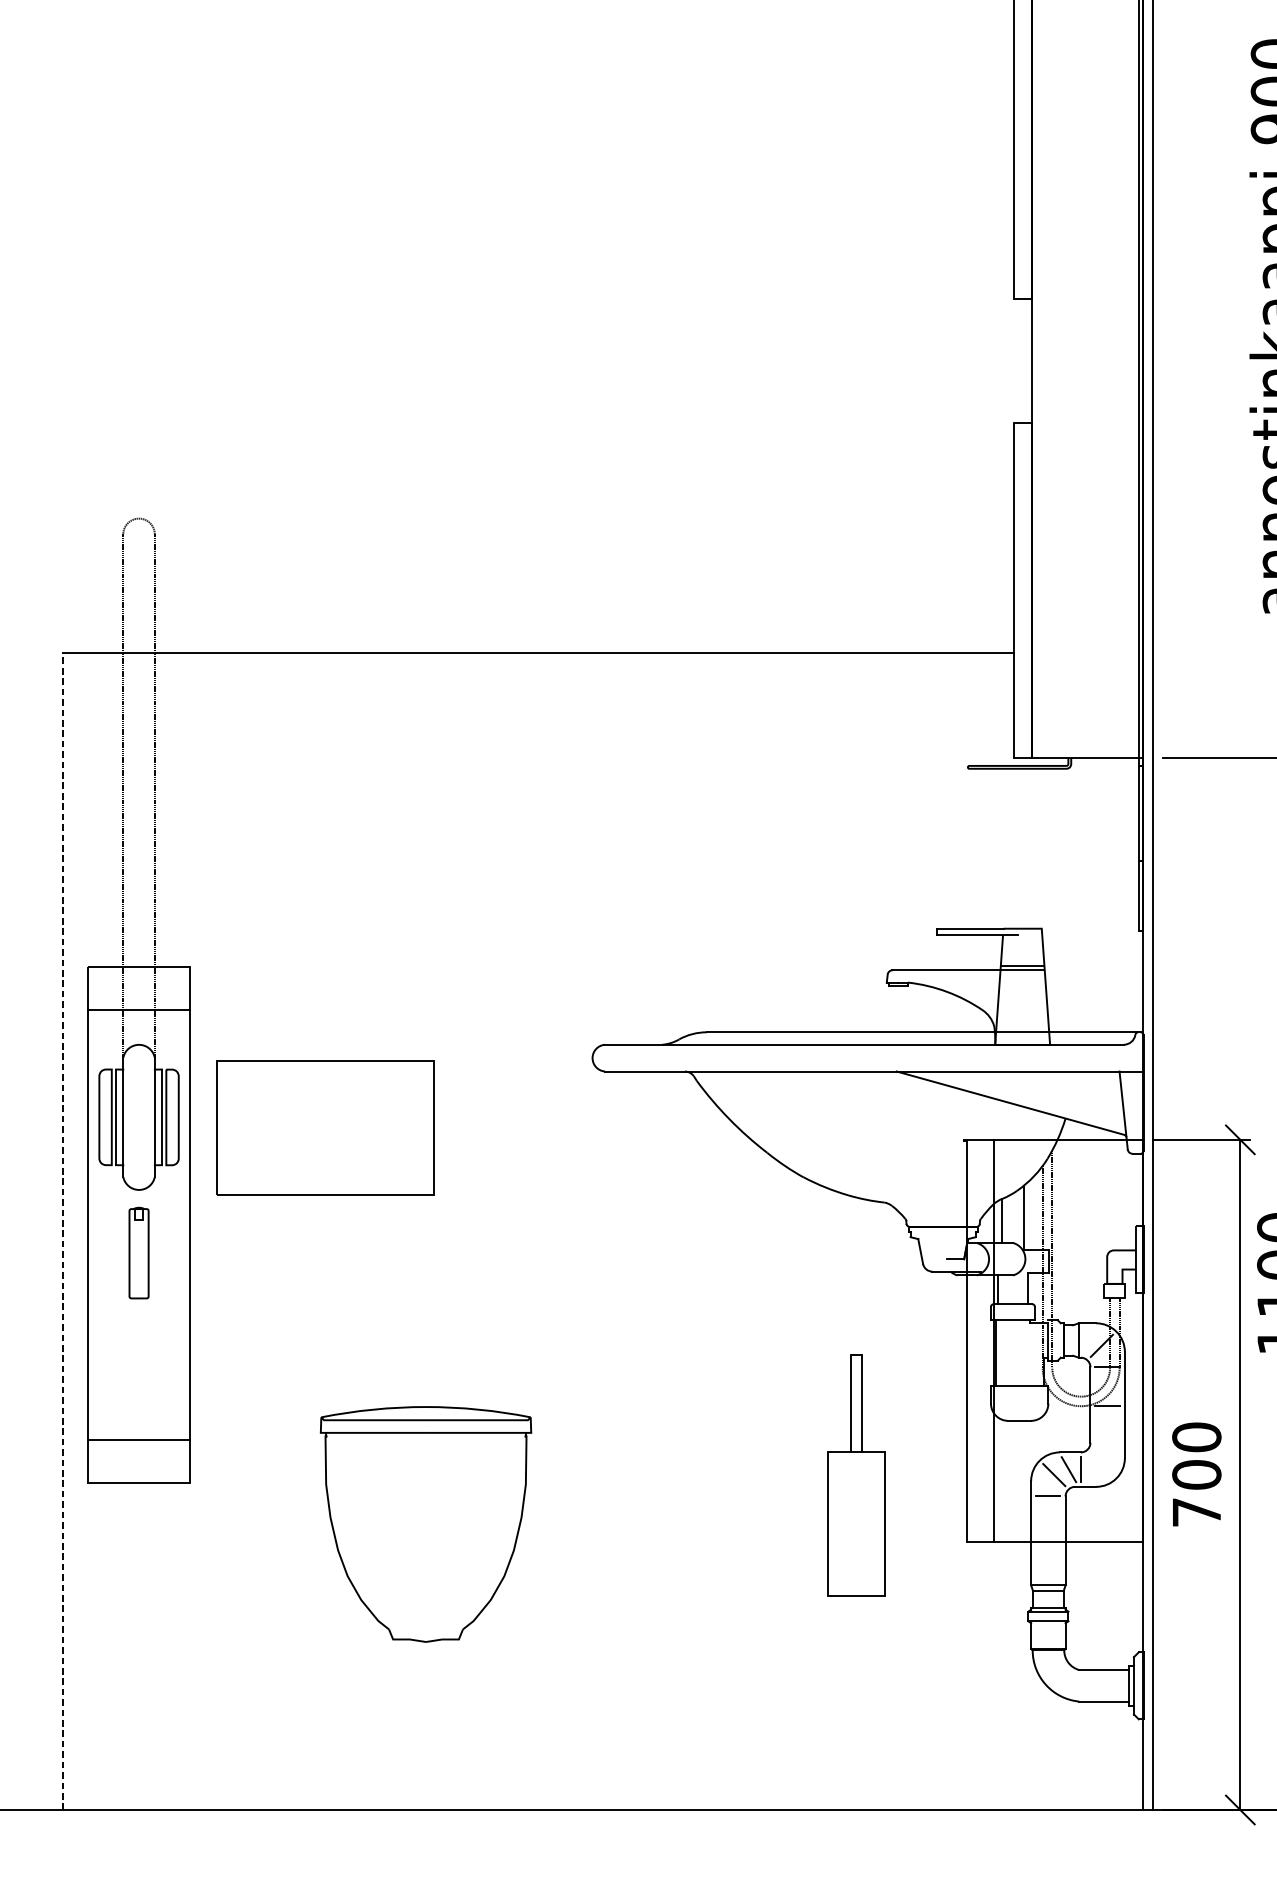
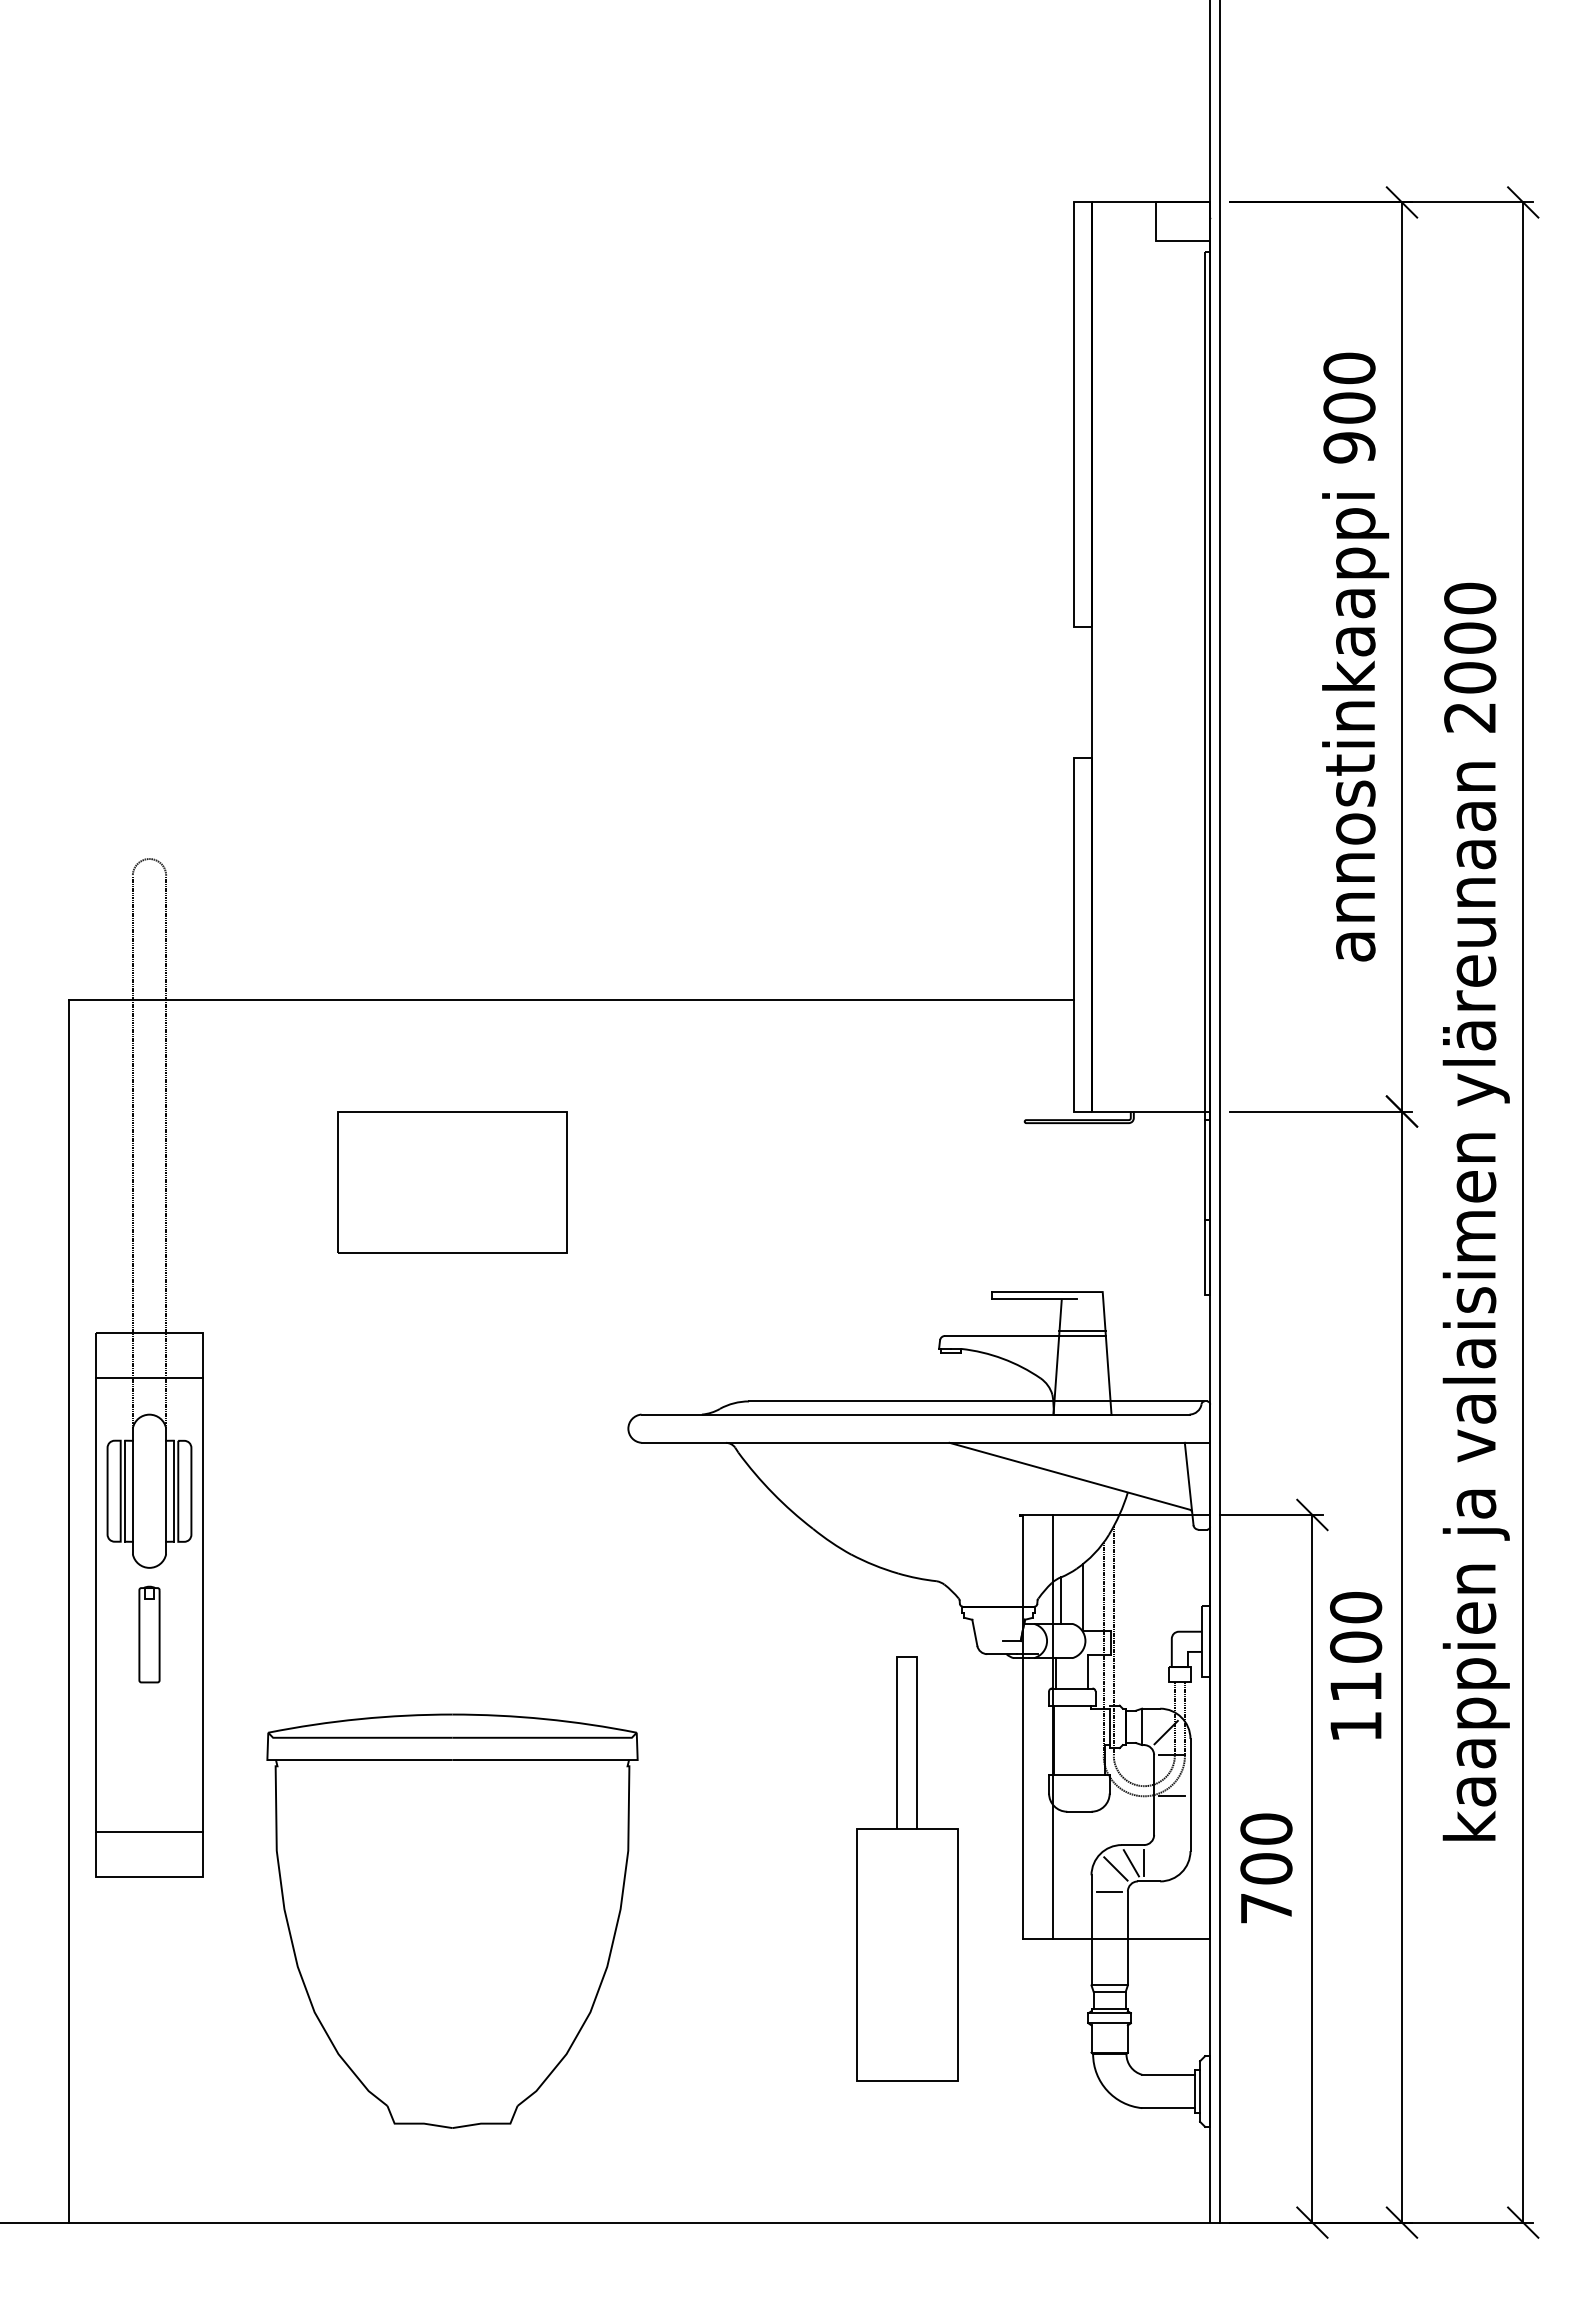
part: (325, 1128) -> (452, 1182), moved
line: (62, 1231) -> (68, 1611), dashed -> solid
part: (856, 1474) -> (907, 1868), size x1.67
part: (426, 1523) -> (452, 1920), size x1.67

